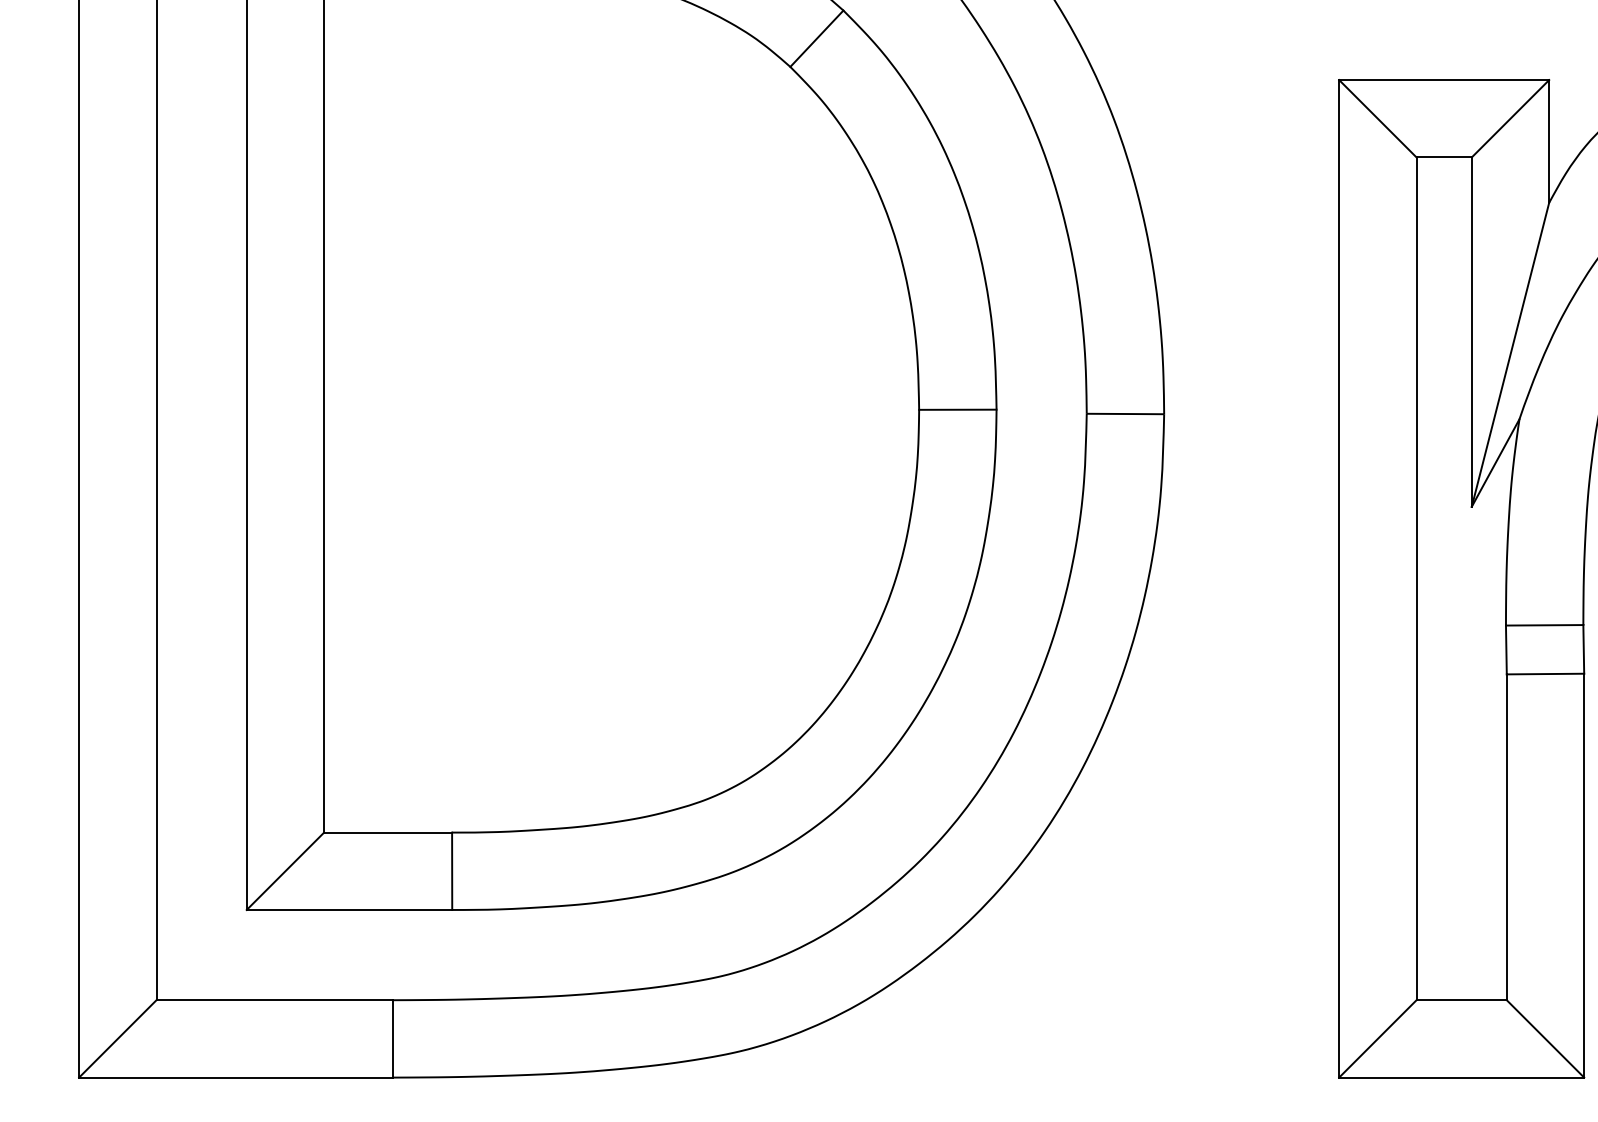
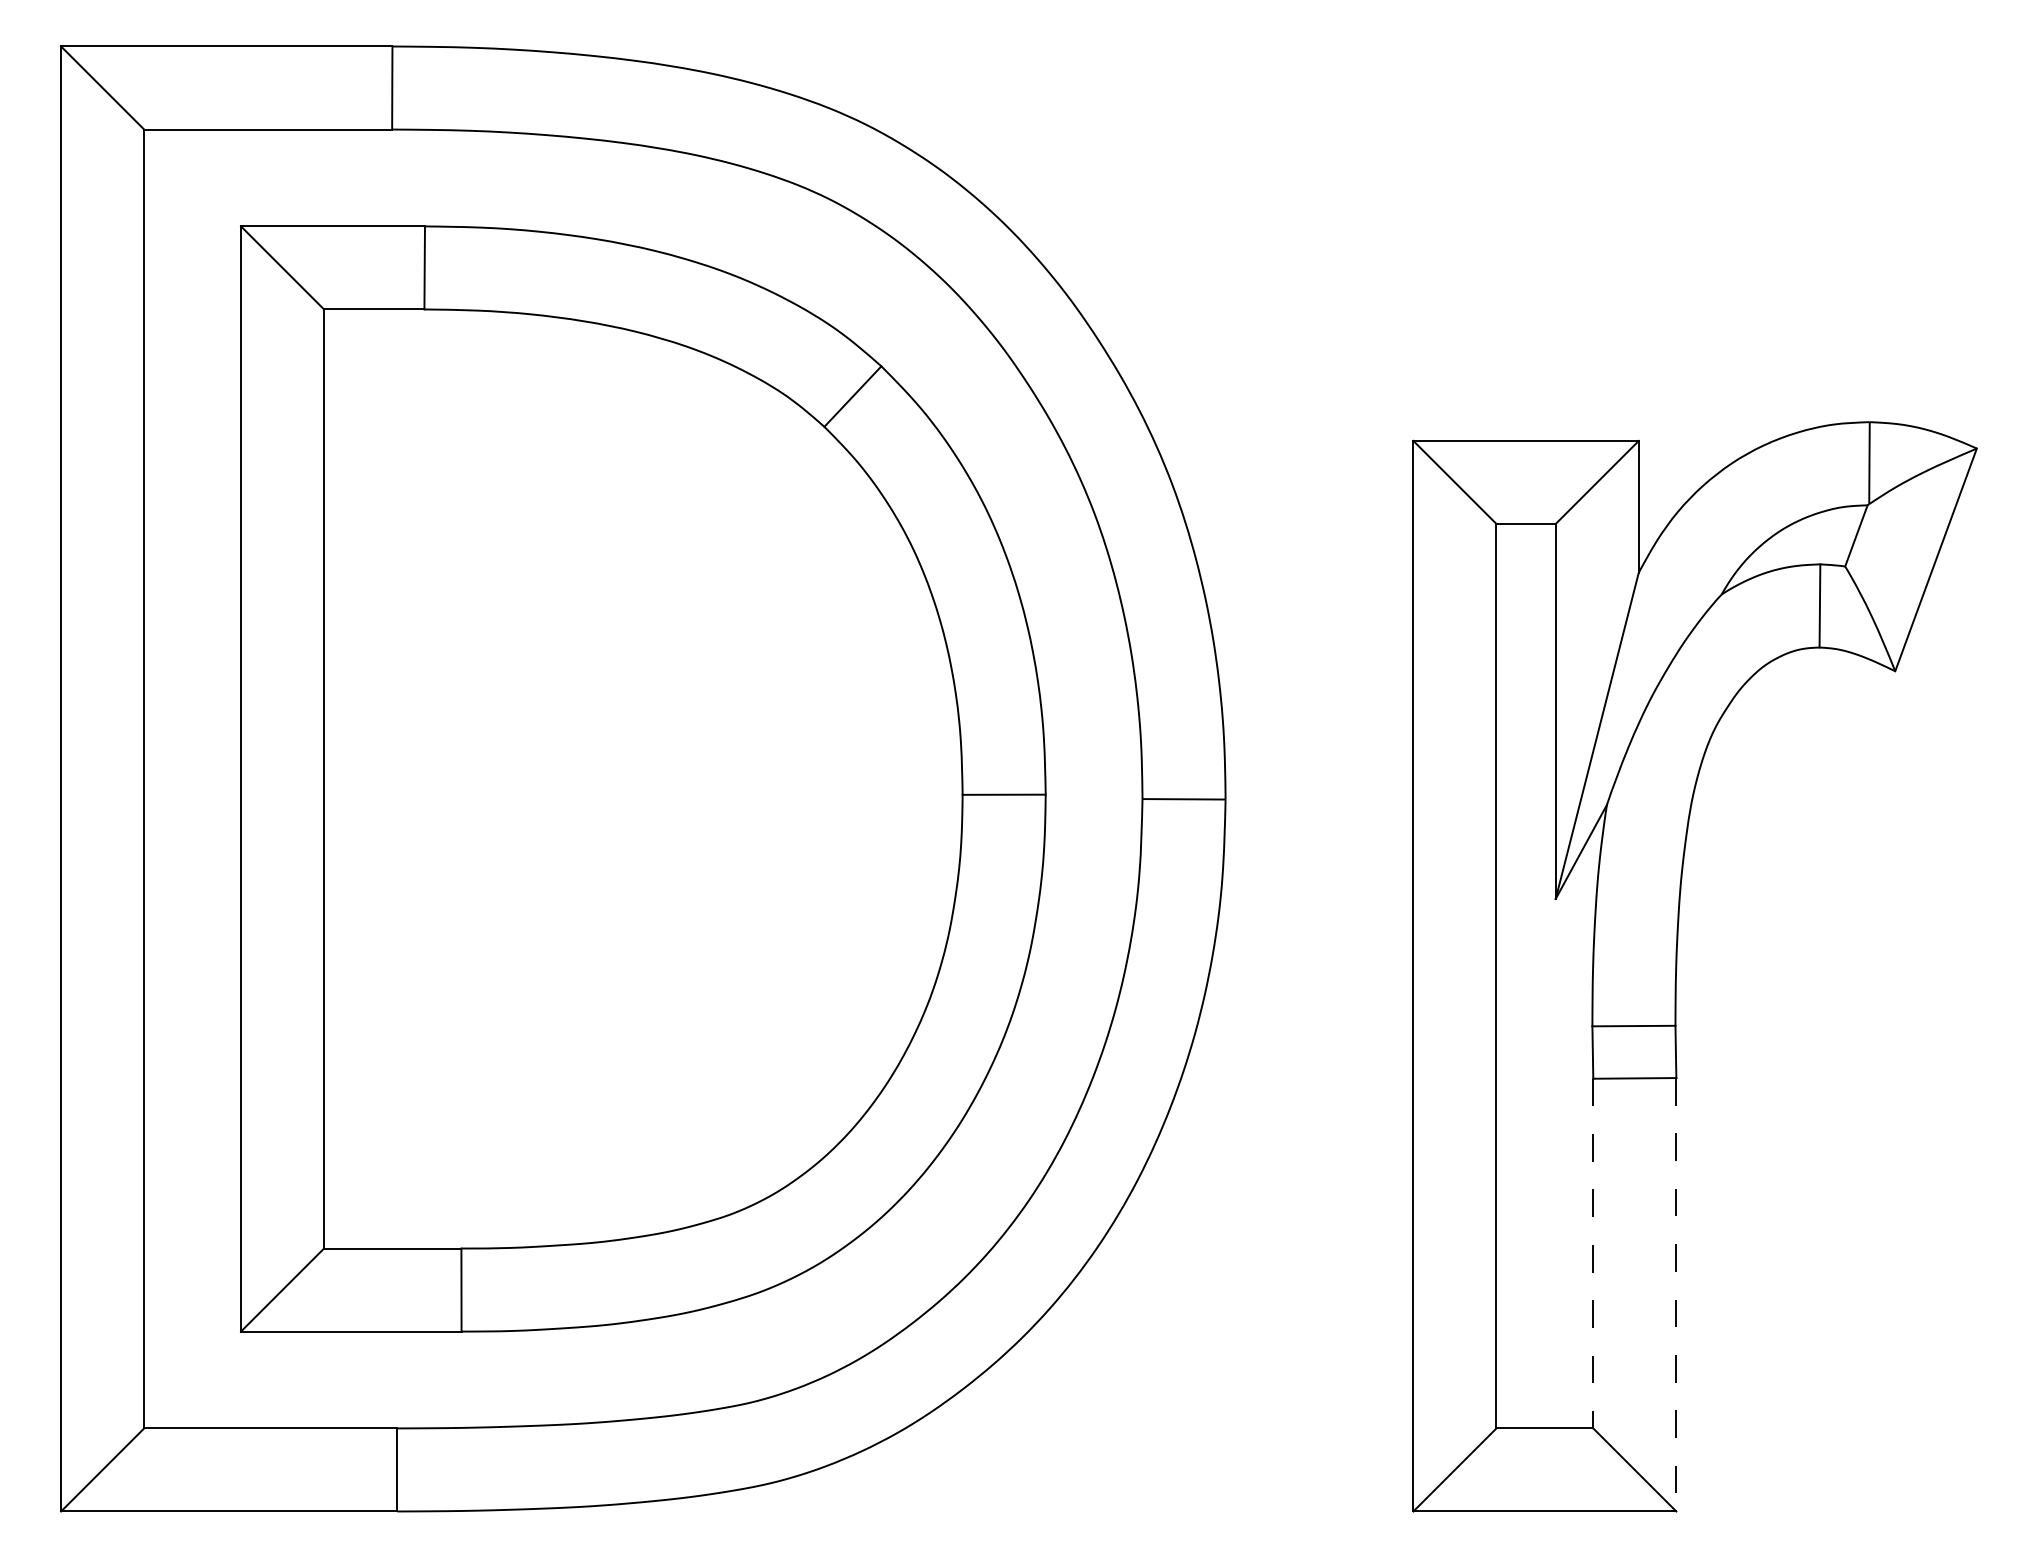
line: (1506, 837) -> (1593, 1253), solid -> dashed
line: (1584, 875) -> (1676, 1294), solid -> dashed

